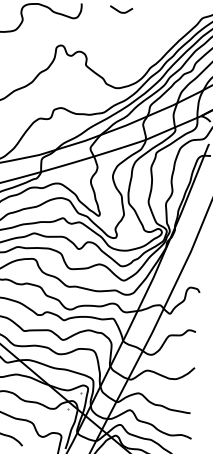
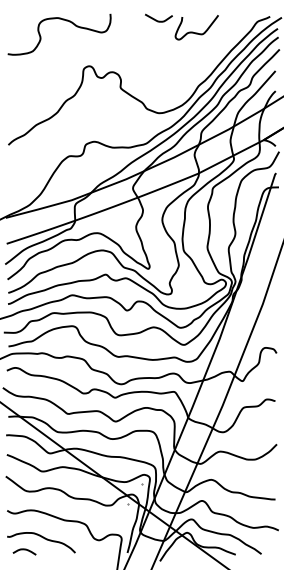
curve: (149, 22) -> (193, 31), added

